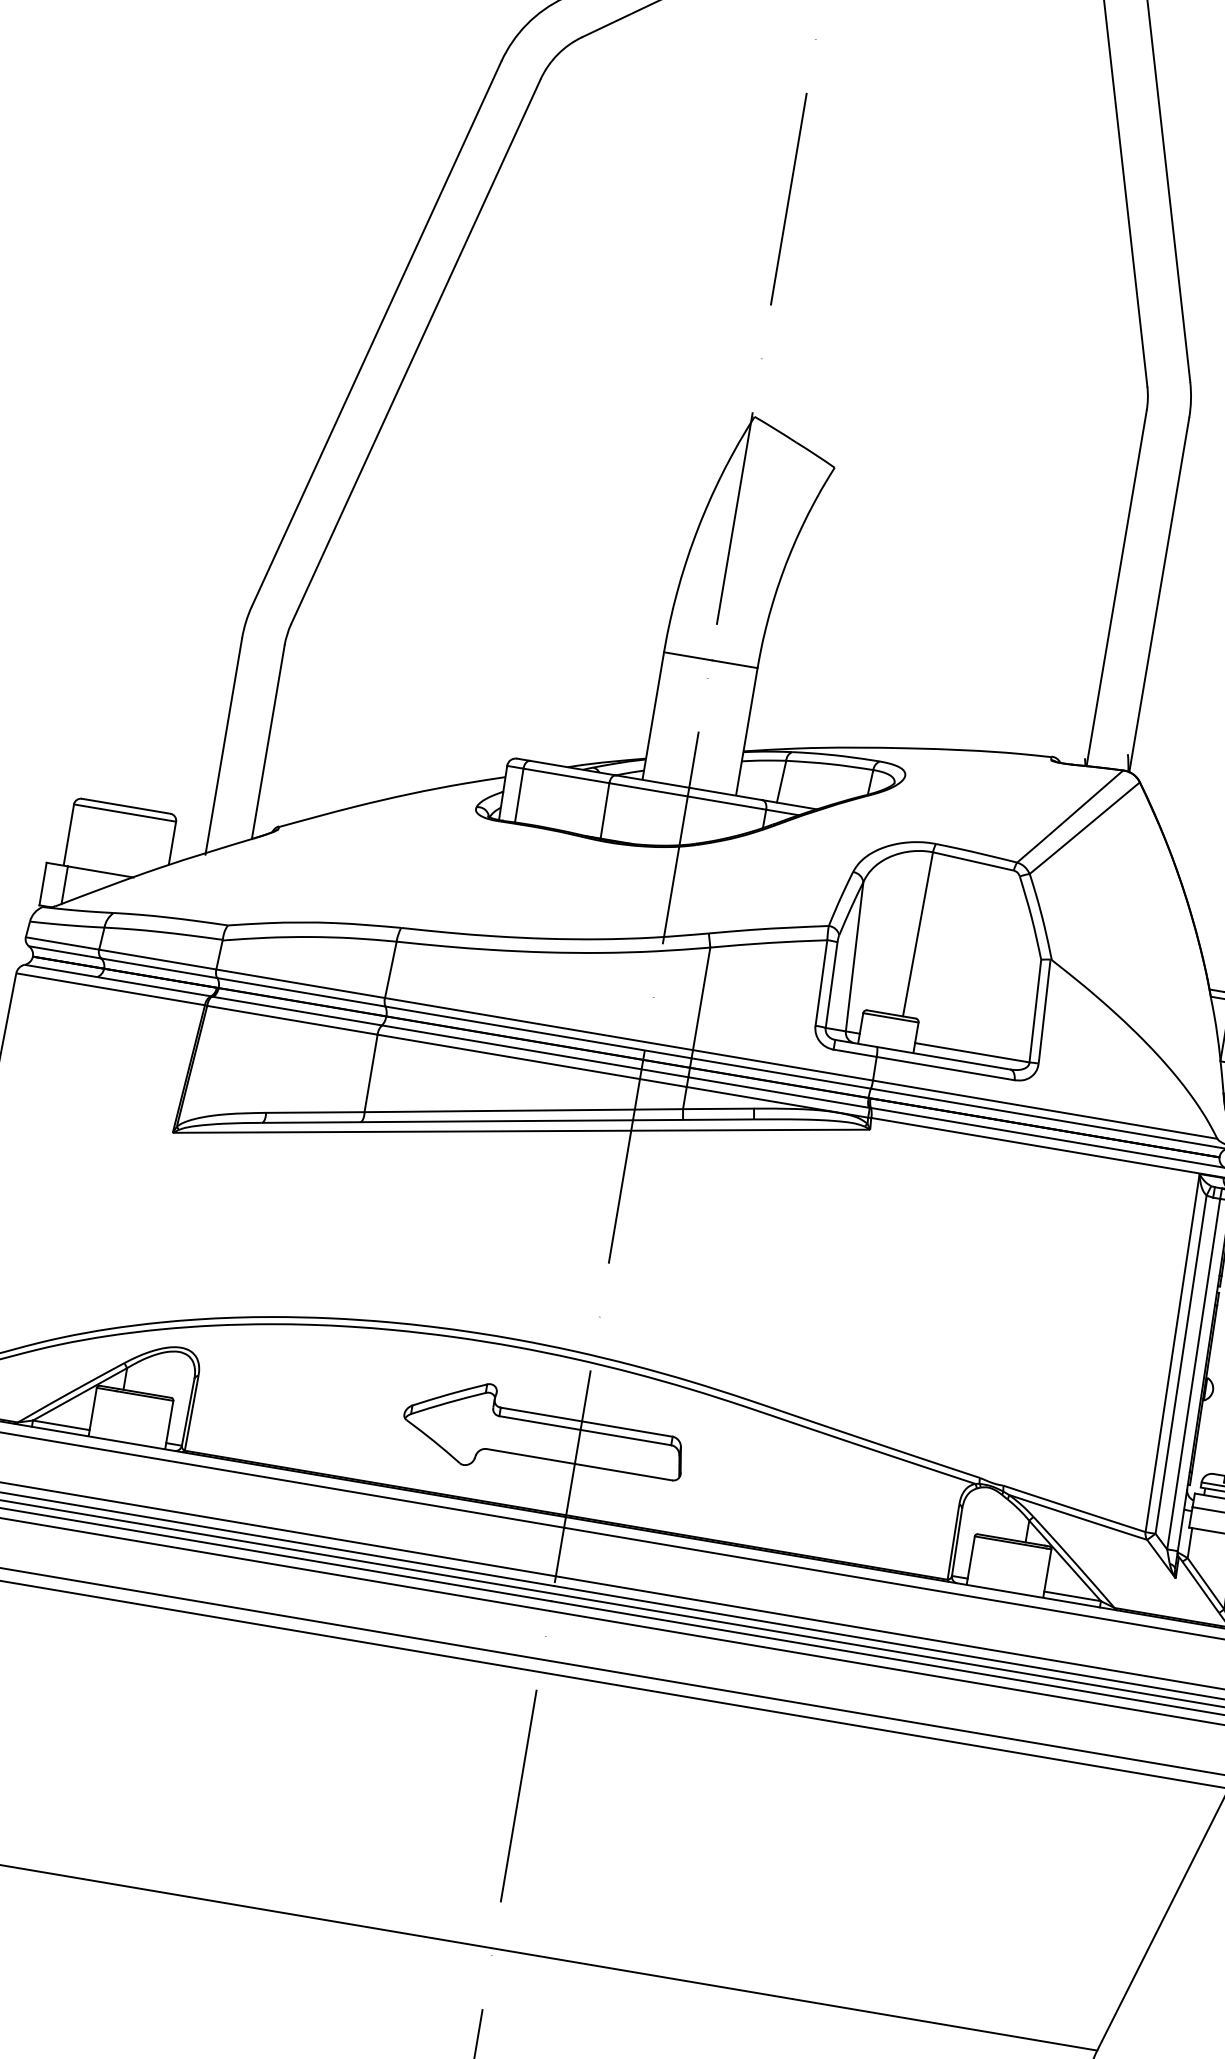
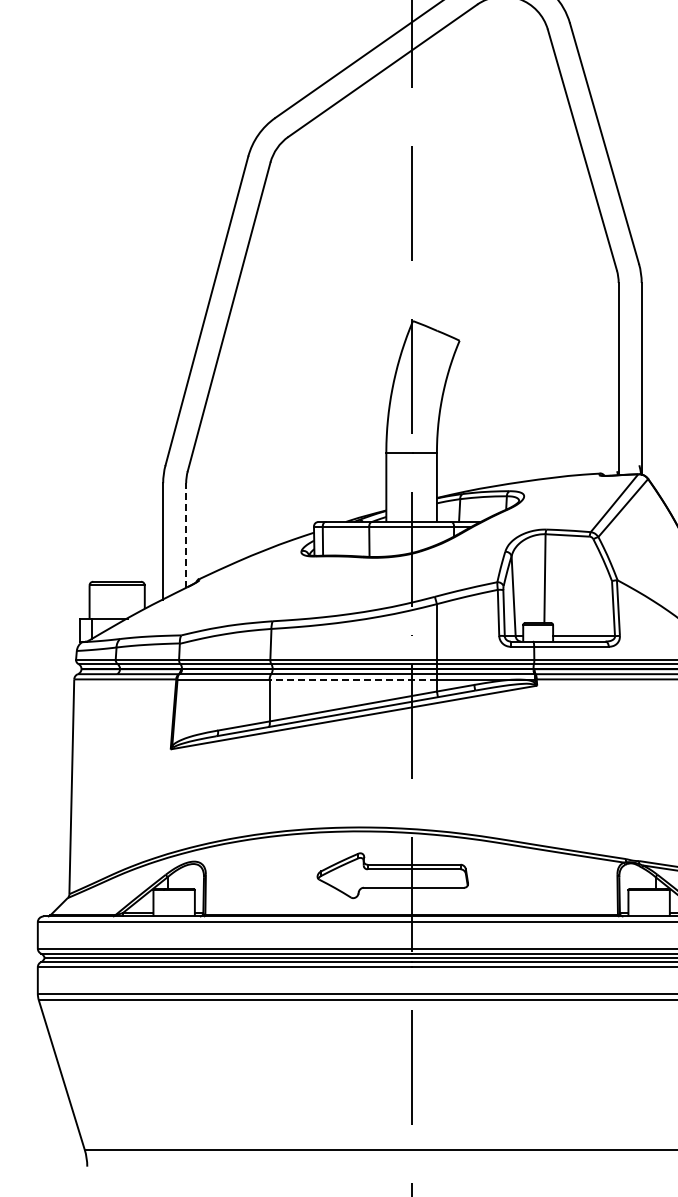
line: (268, 742) -> (186, 535), solid -> dashed
line: (532, 1060) -> (353, 679), solid -> dashed

